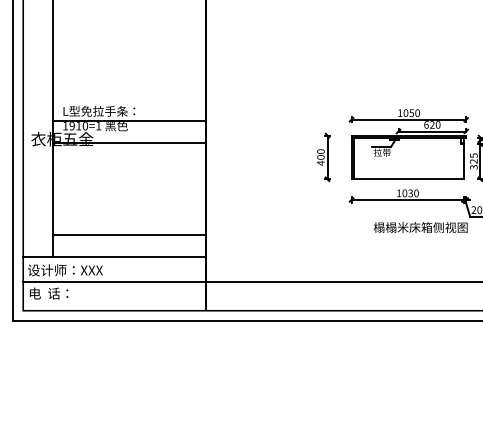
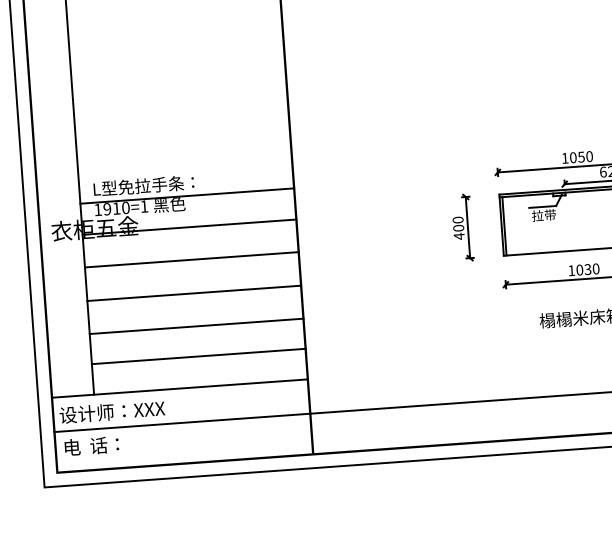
line: (129, 166) -> (191, 260), added
line: (129, 190) -> (194, 293), added
line: (129, 213) -> (196, 325), added

